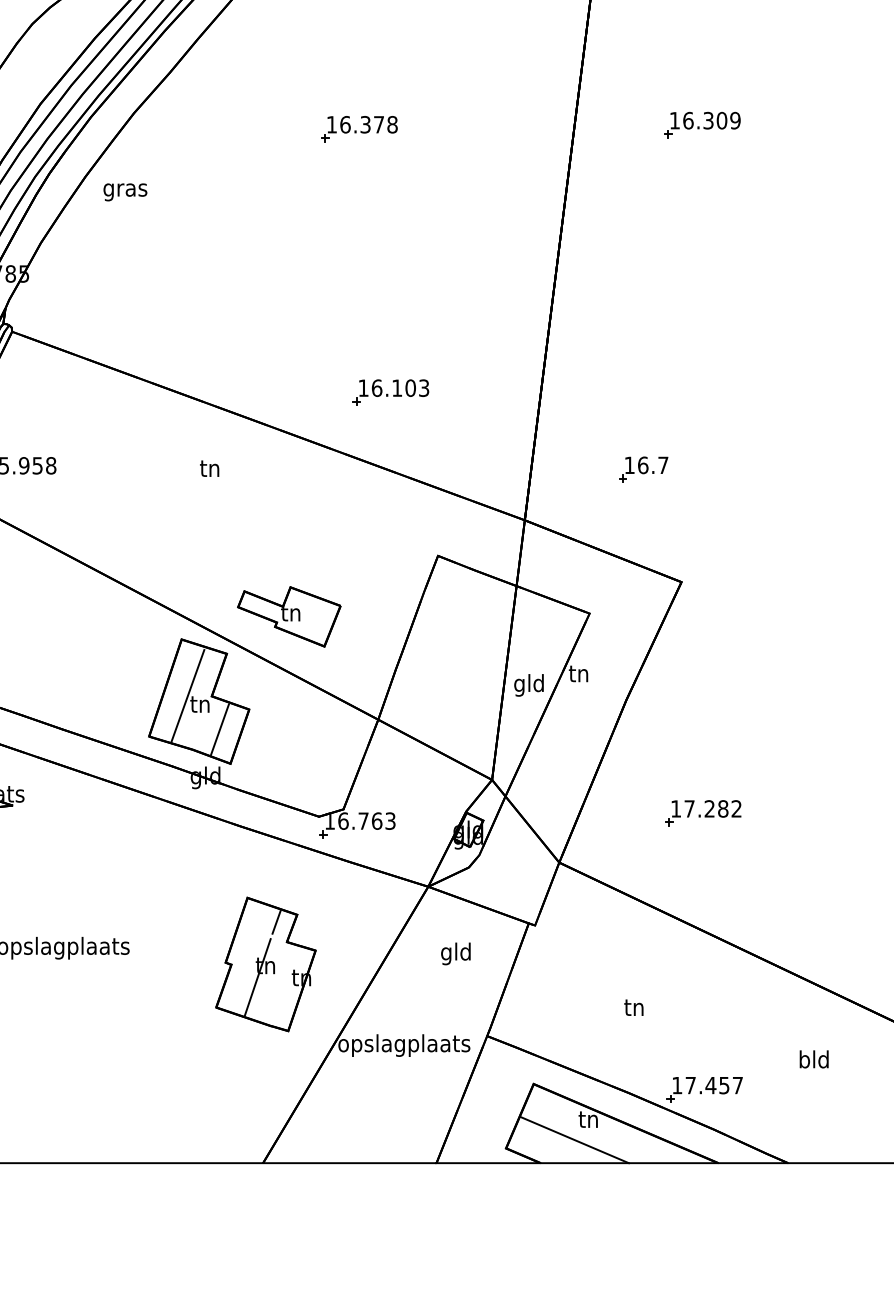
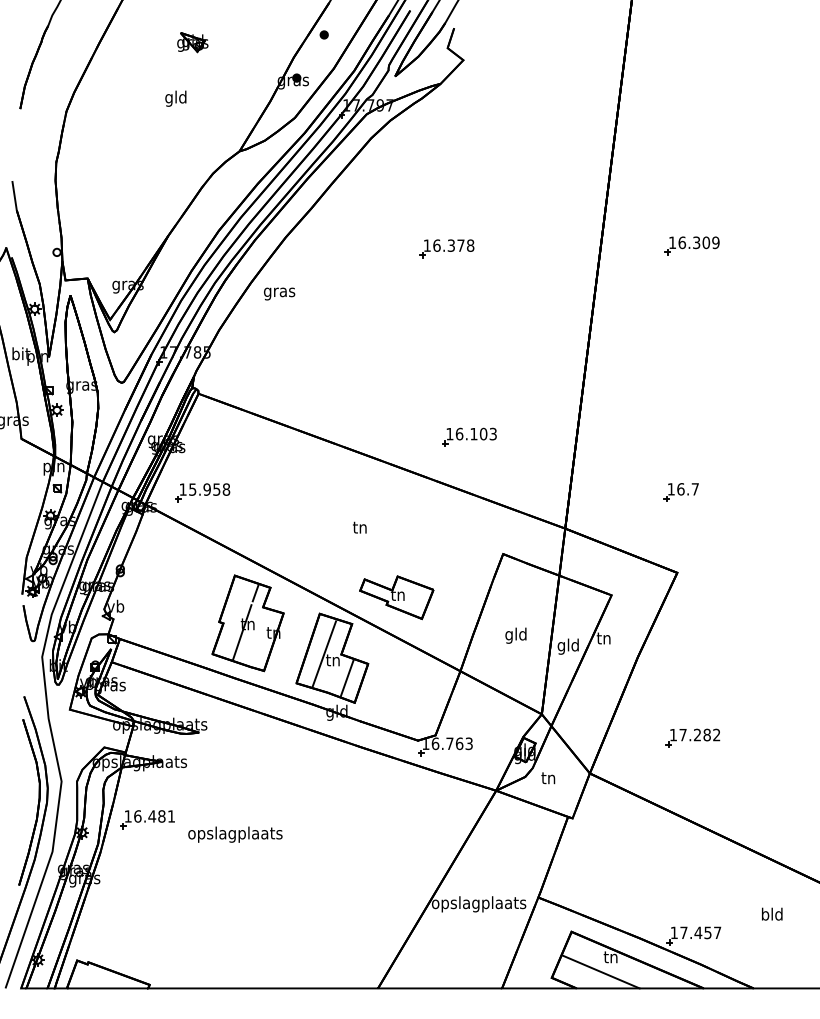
text: (209, 468) -> (359, 527), moved
part: (642, 469) -> (680, 492), moved
text: (455, 953) -> (515, 635), moved
part: (265, 964) -> (247, 623), moved
text: (634, 1008) -> (548, 778), moved

